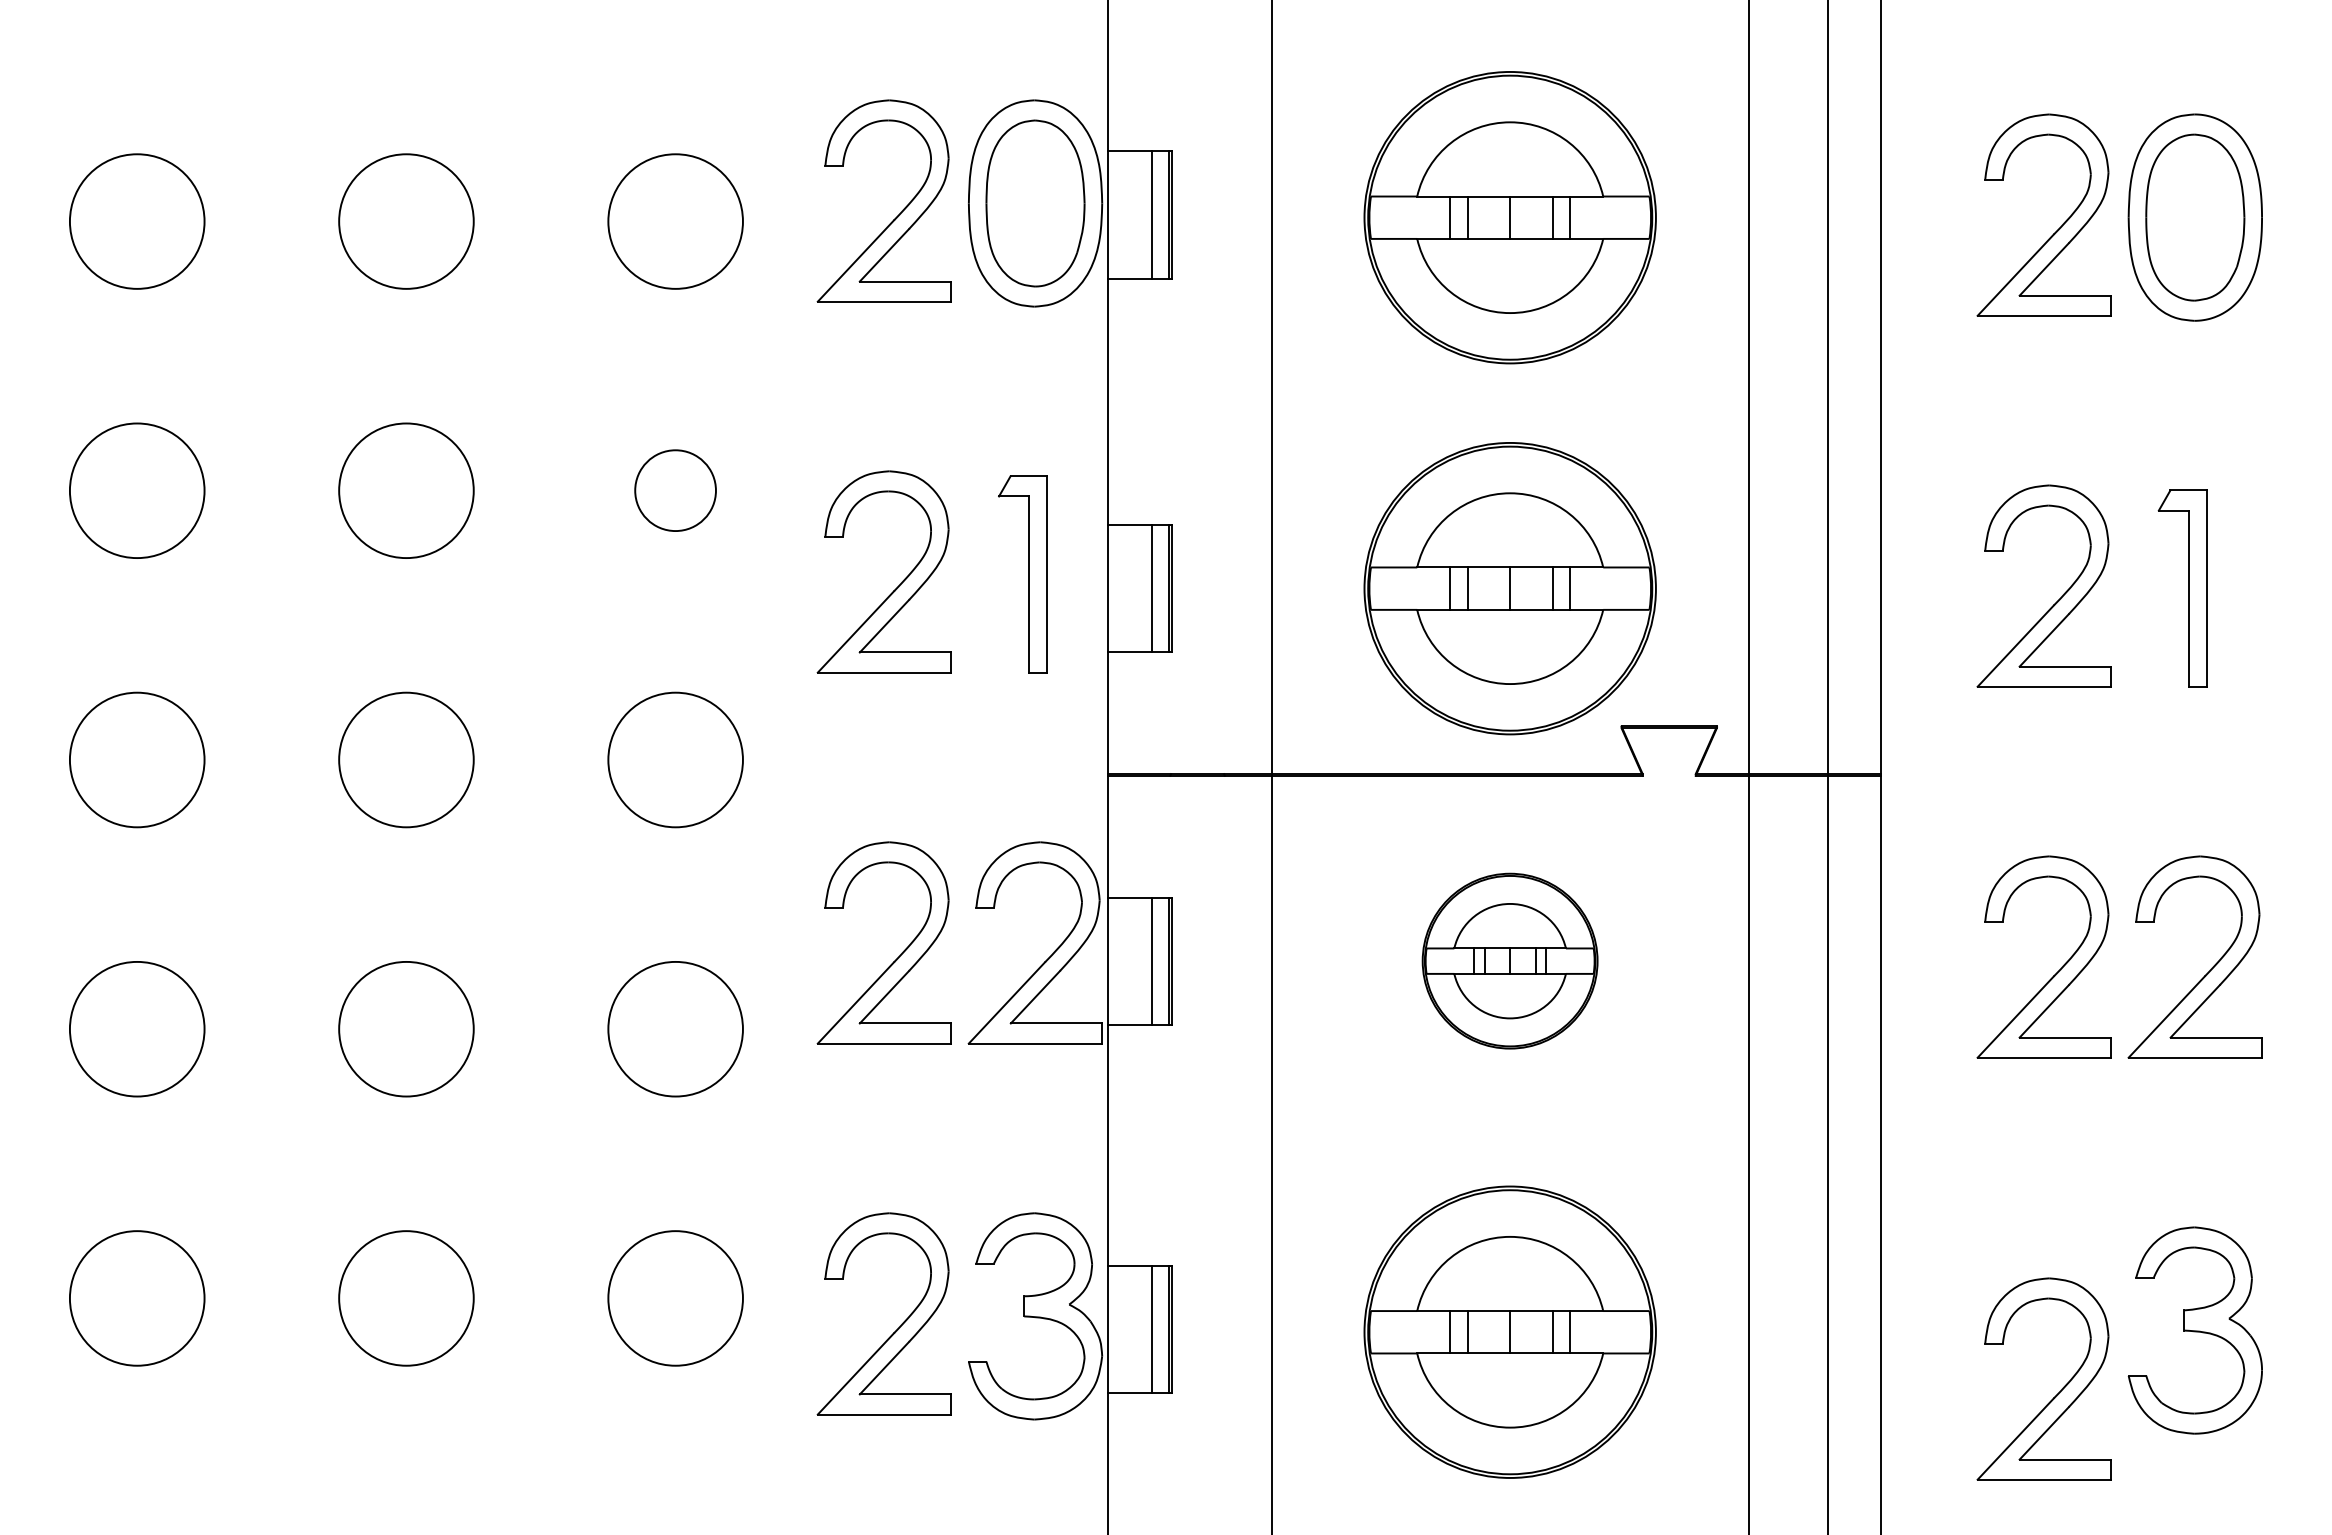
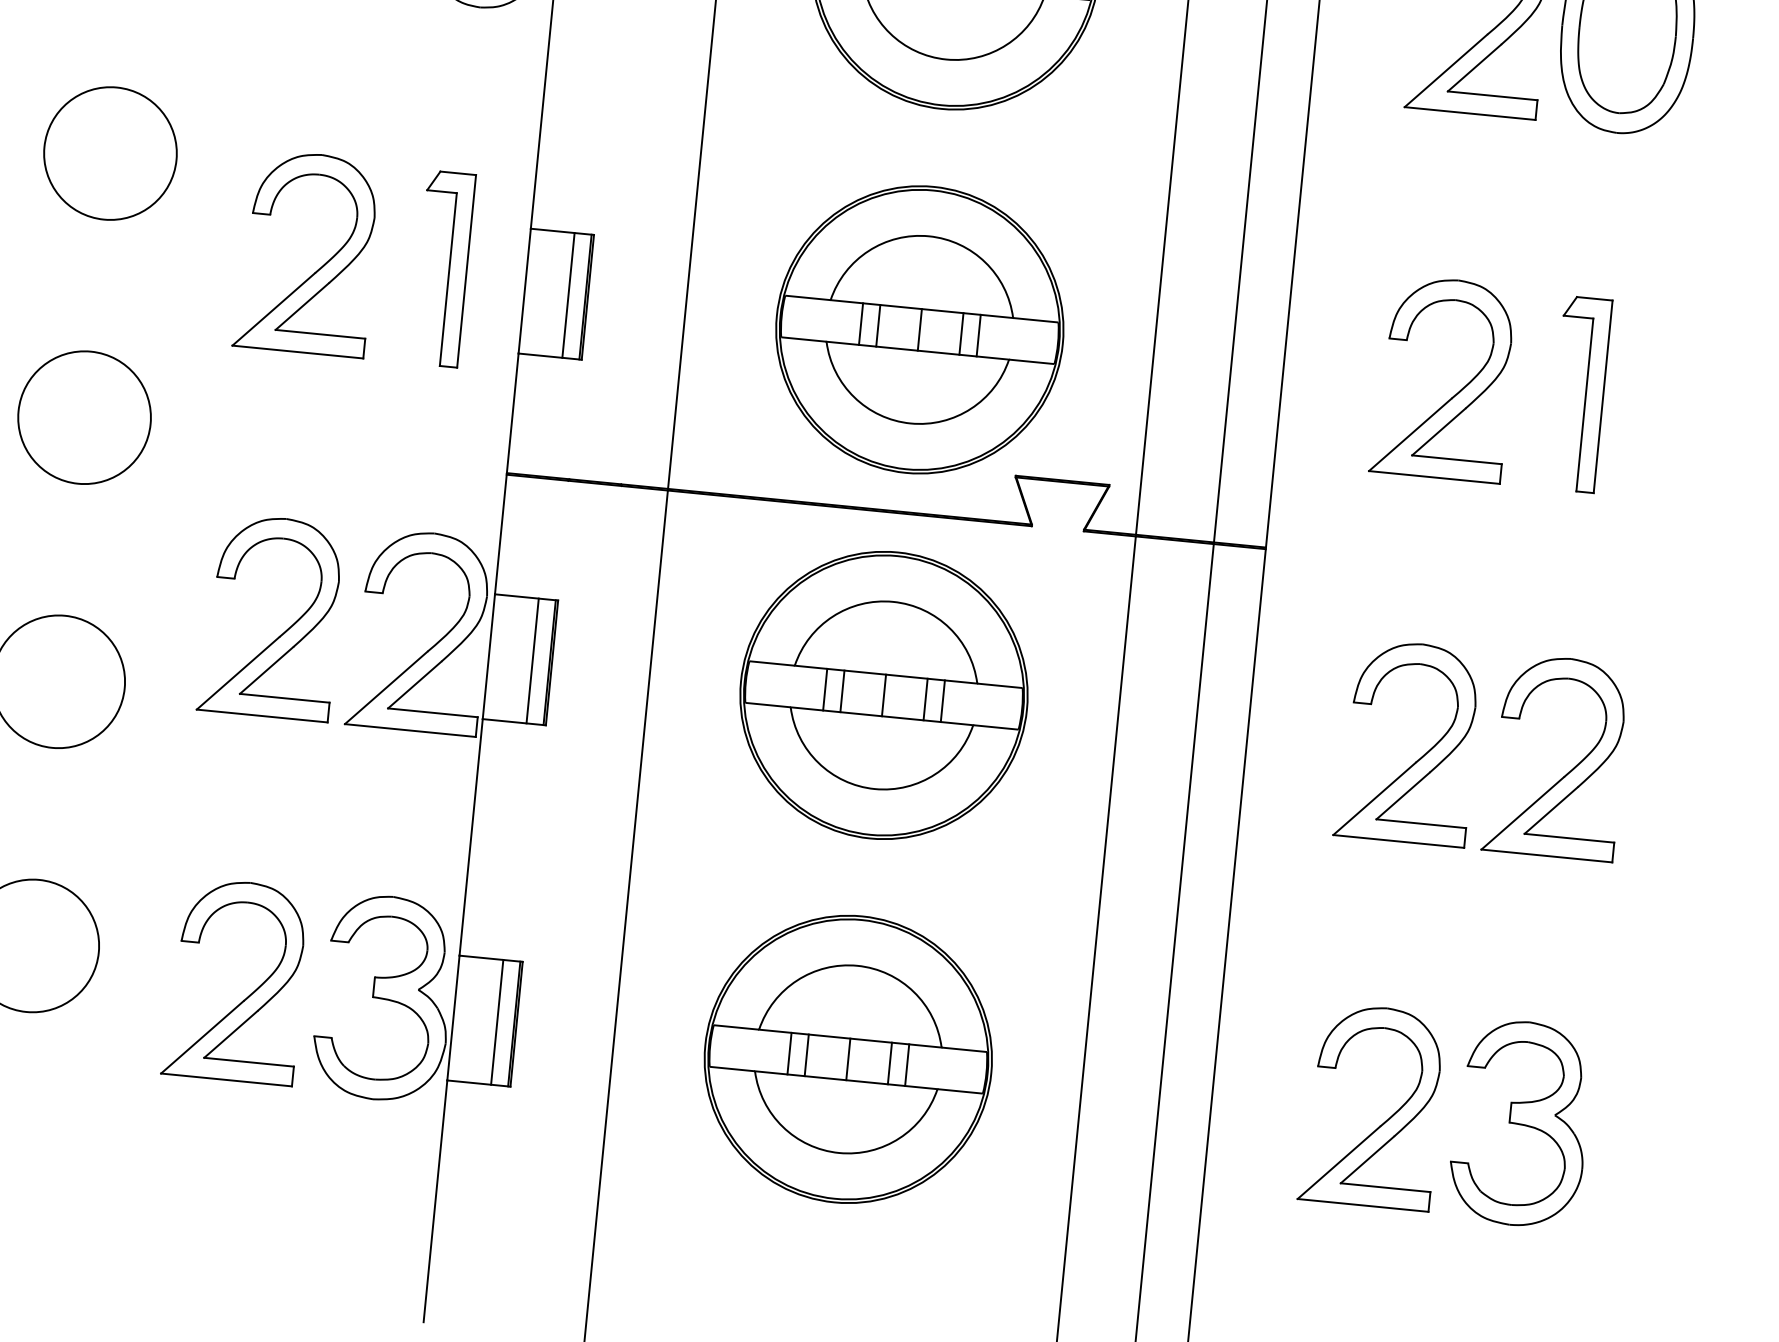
circle: (675, 490) -> (110, 153), size x1.67
part: (1509, 960) -> (883, 694), size x1.67
part: (2058, 1392) -> (1385, 1121), moved

